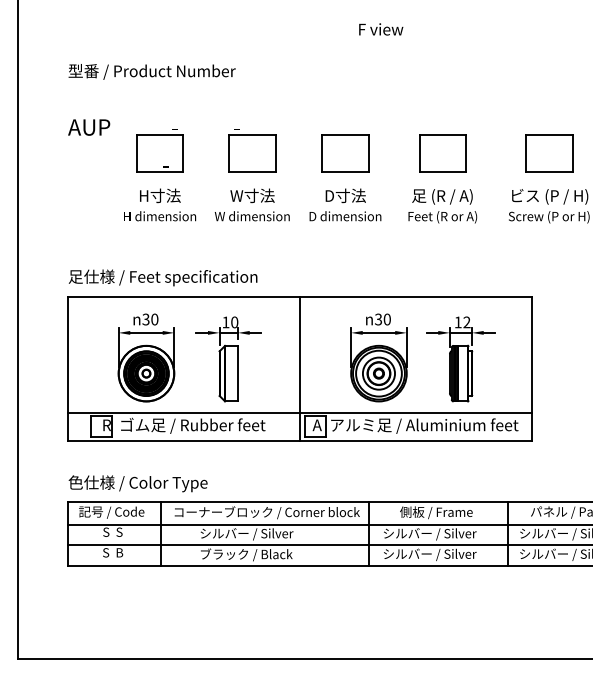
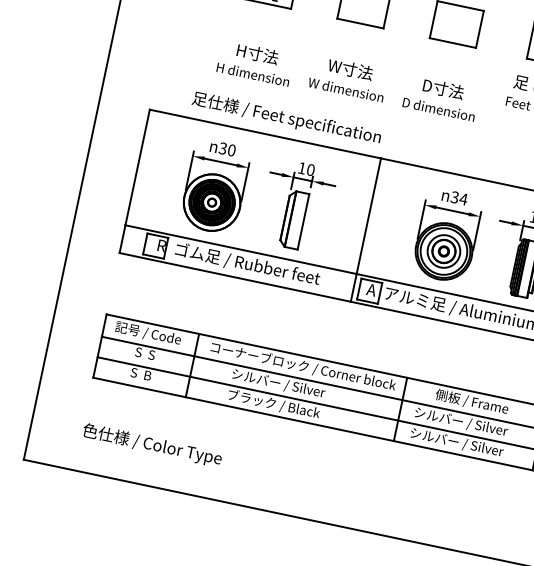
text: (160, 204) -> (256, 62), moved
text: (251, 204) -> (347, 77), moved
text: (345, 204) -> (441, 97), moved
text: (162, 277) -> (286, 118), moved
text: (387, 319) -> (463, 199), 30 -> 34
text: (137, 483) -> (151, 444), moved

